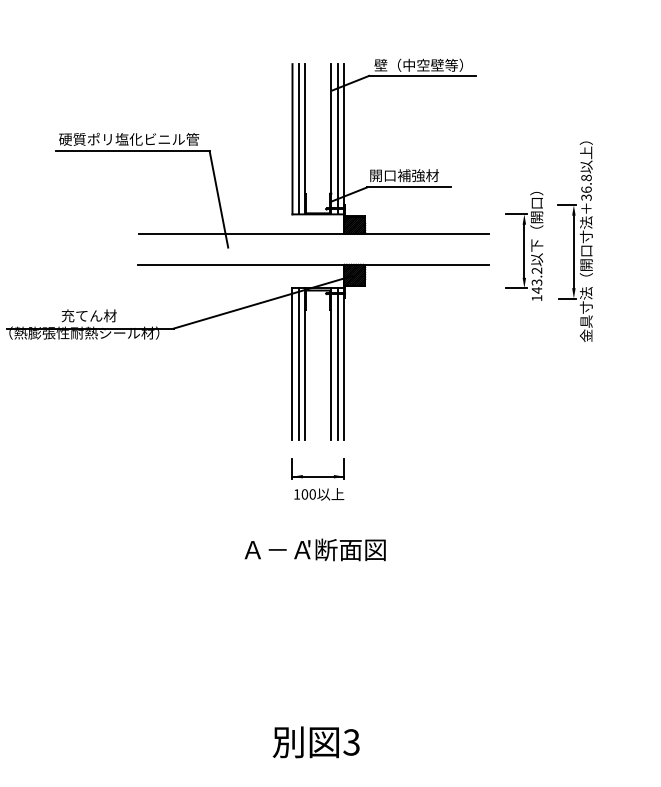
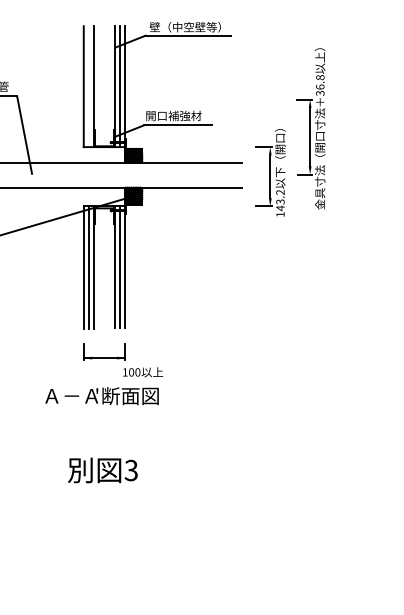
line: (298, 139) -> (88, 86), removed
part: (574, 241) -> (310, 128), moved
text: (319, 494) -> (143, 372), moved
text: (314, 549) -> (101, 395), moved
text: (315, 742) -> (102, 470), moved

